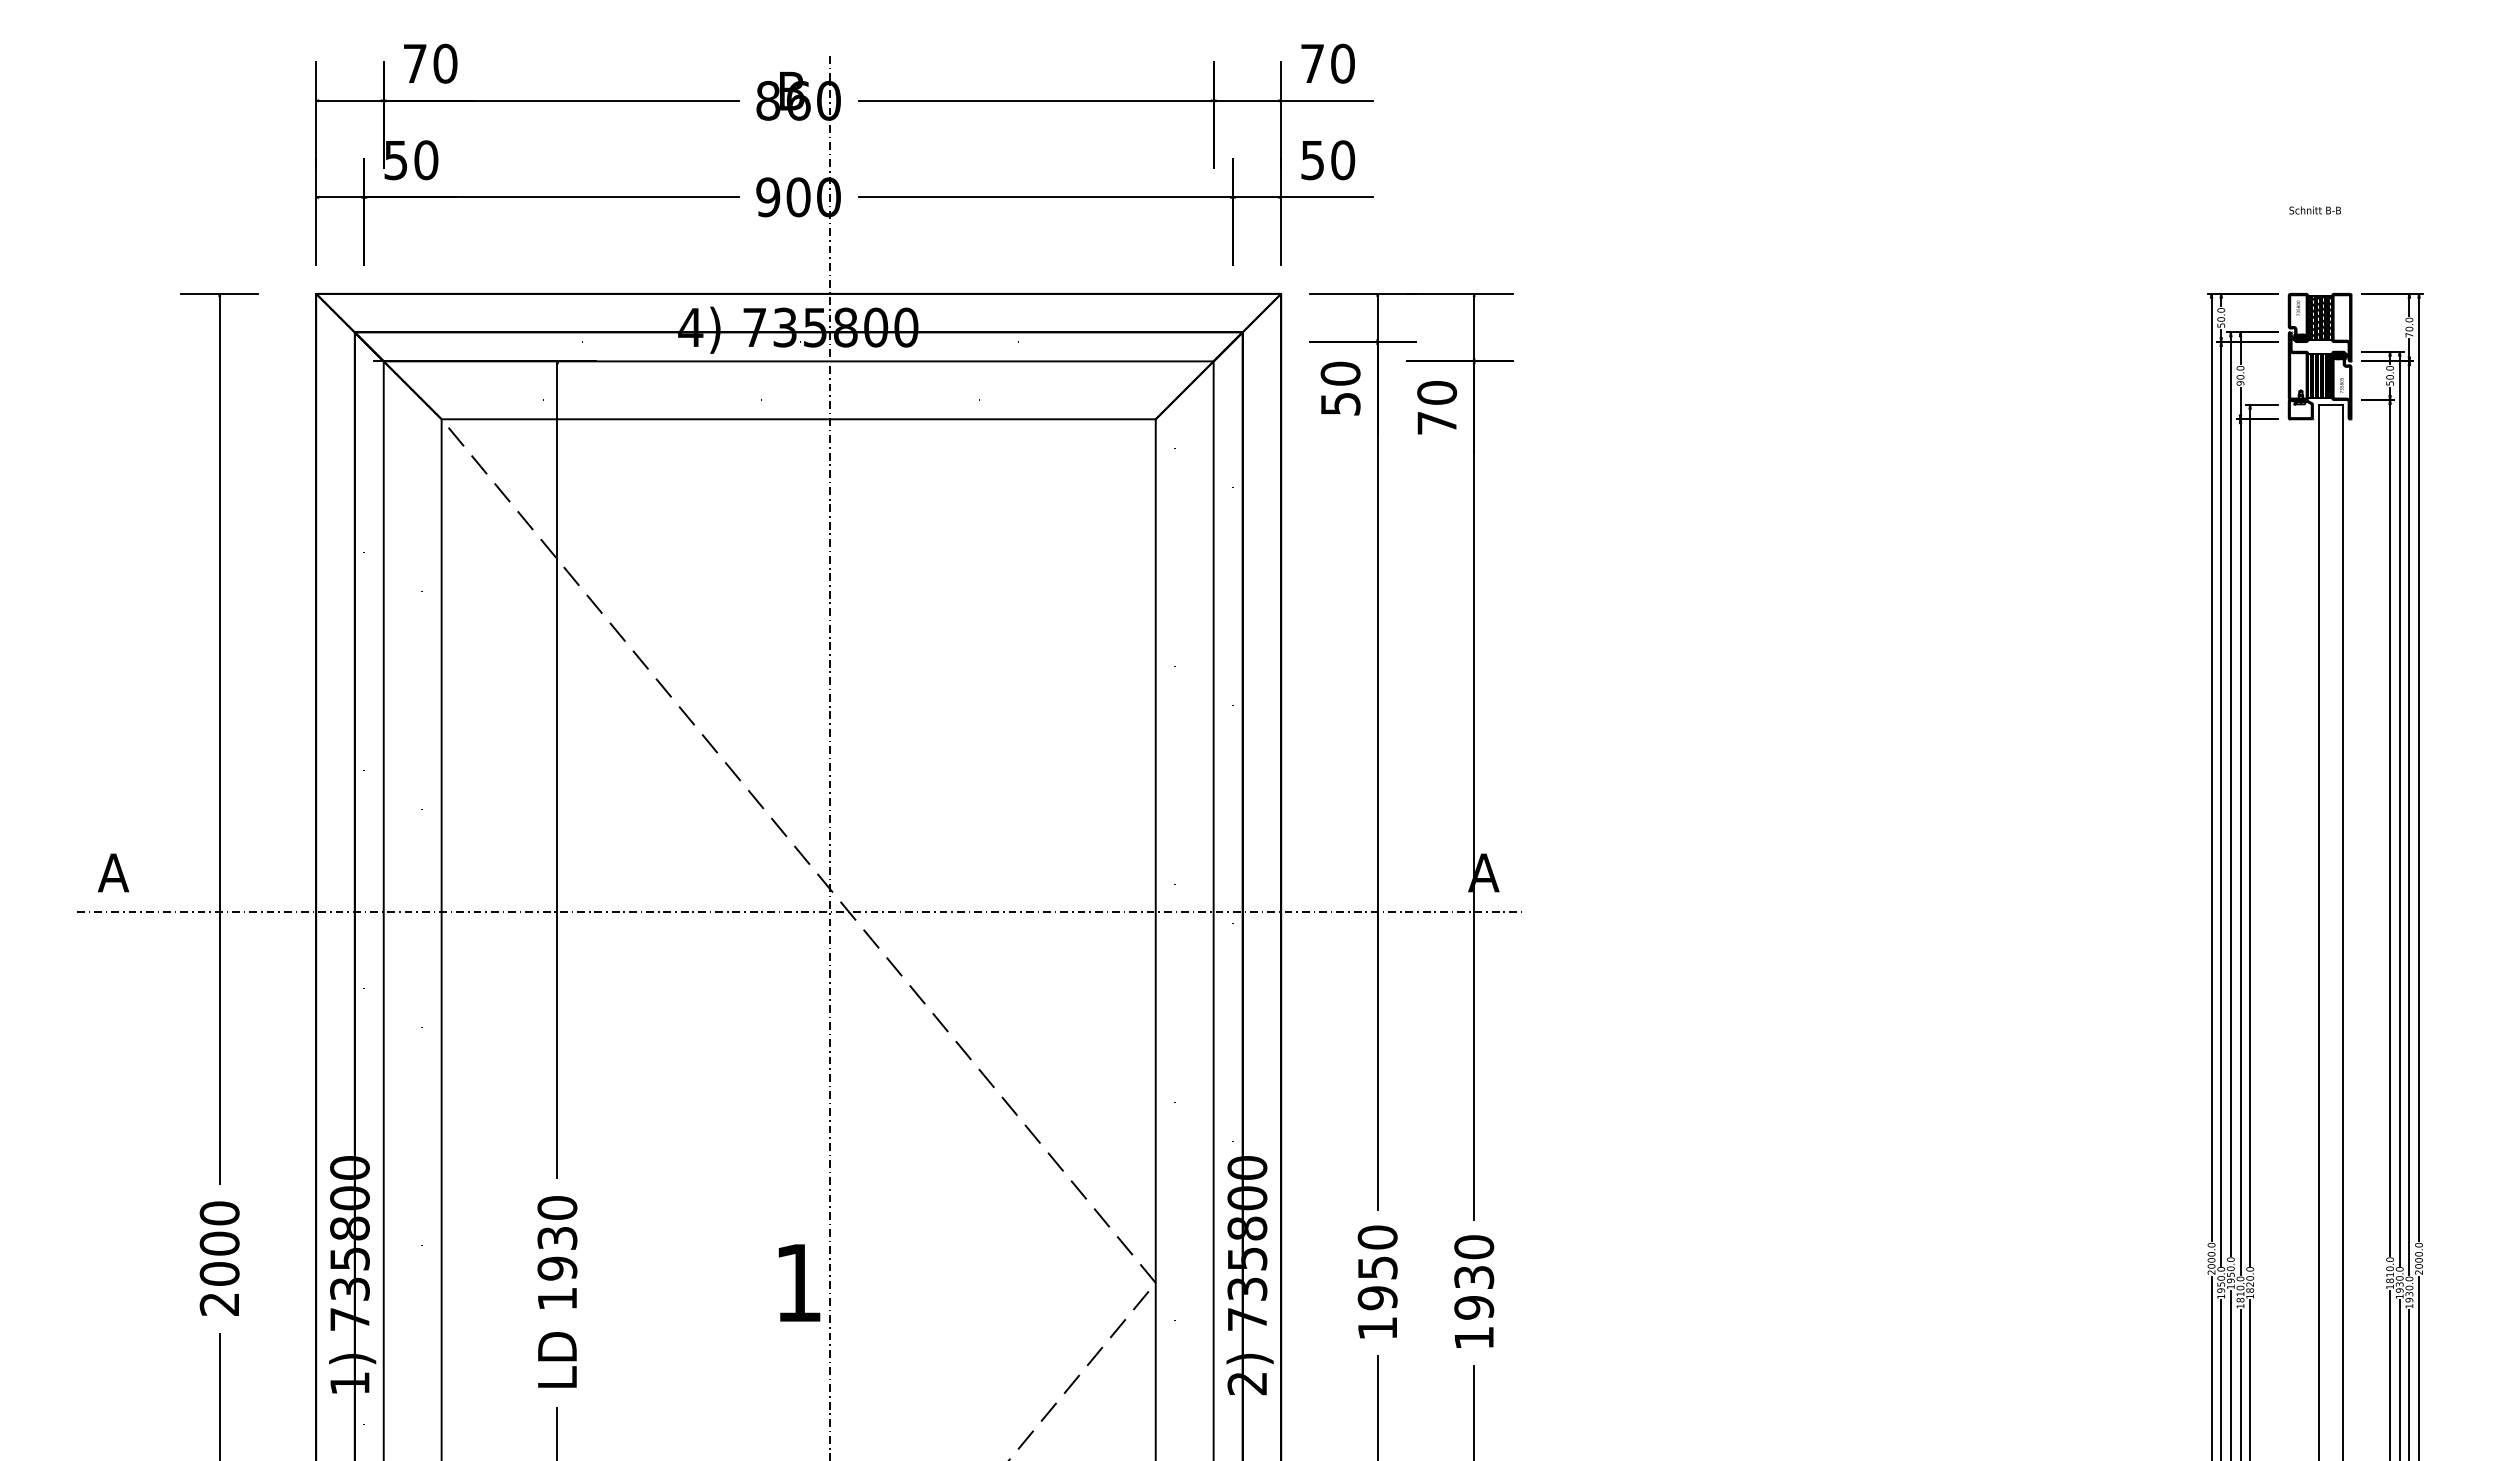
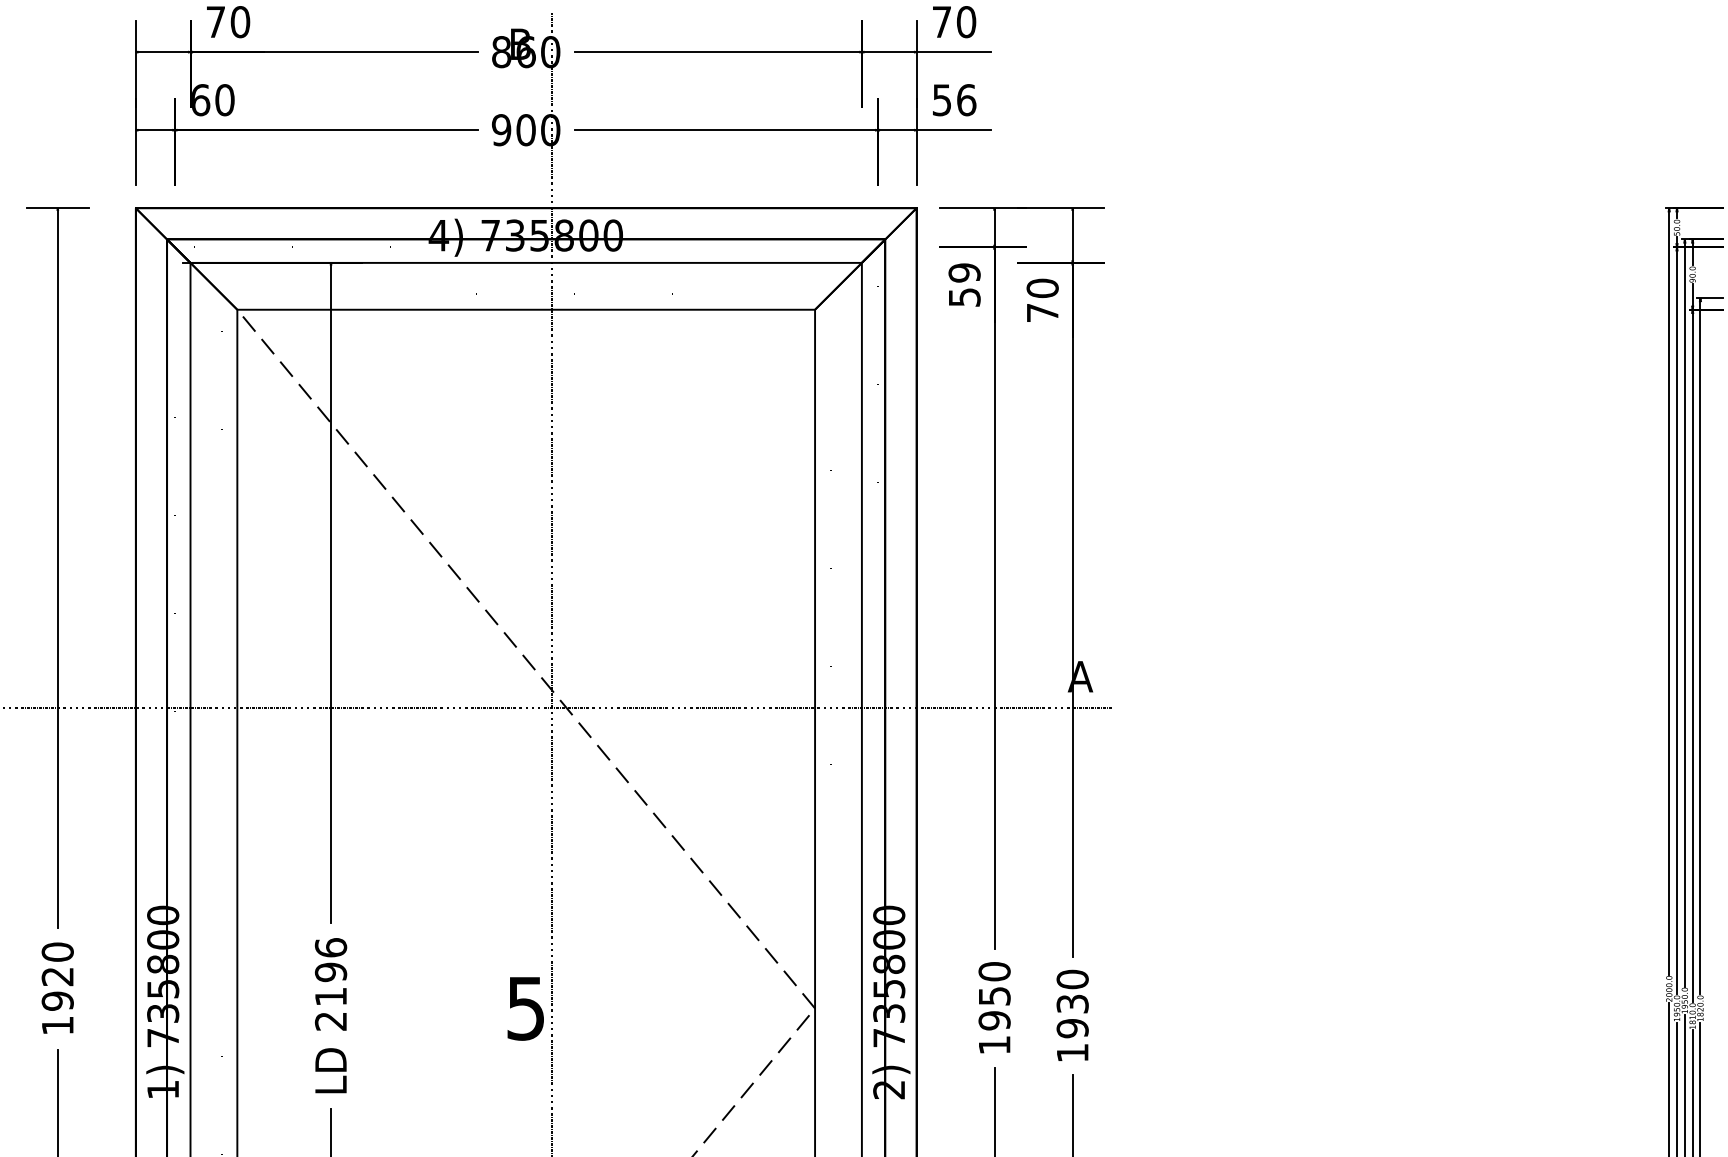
text: (396, 160) -> (200, 100), 50 -> 60
text: (1343, 160) -> (966, 100), 50 -> 56
text: (1340, 373) -> (964, 272), 50 -> 59
text: (557, 1252) -> (331, 983), 1930 -> 2196
text: (219, 1273) -> (57, 1000), 2000 -> 1920
text: (797, 1283) -> (525, 1008), 1 -> 5

